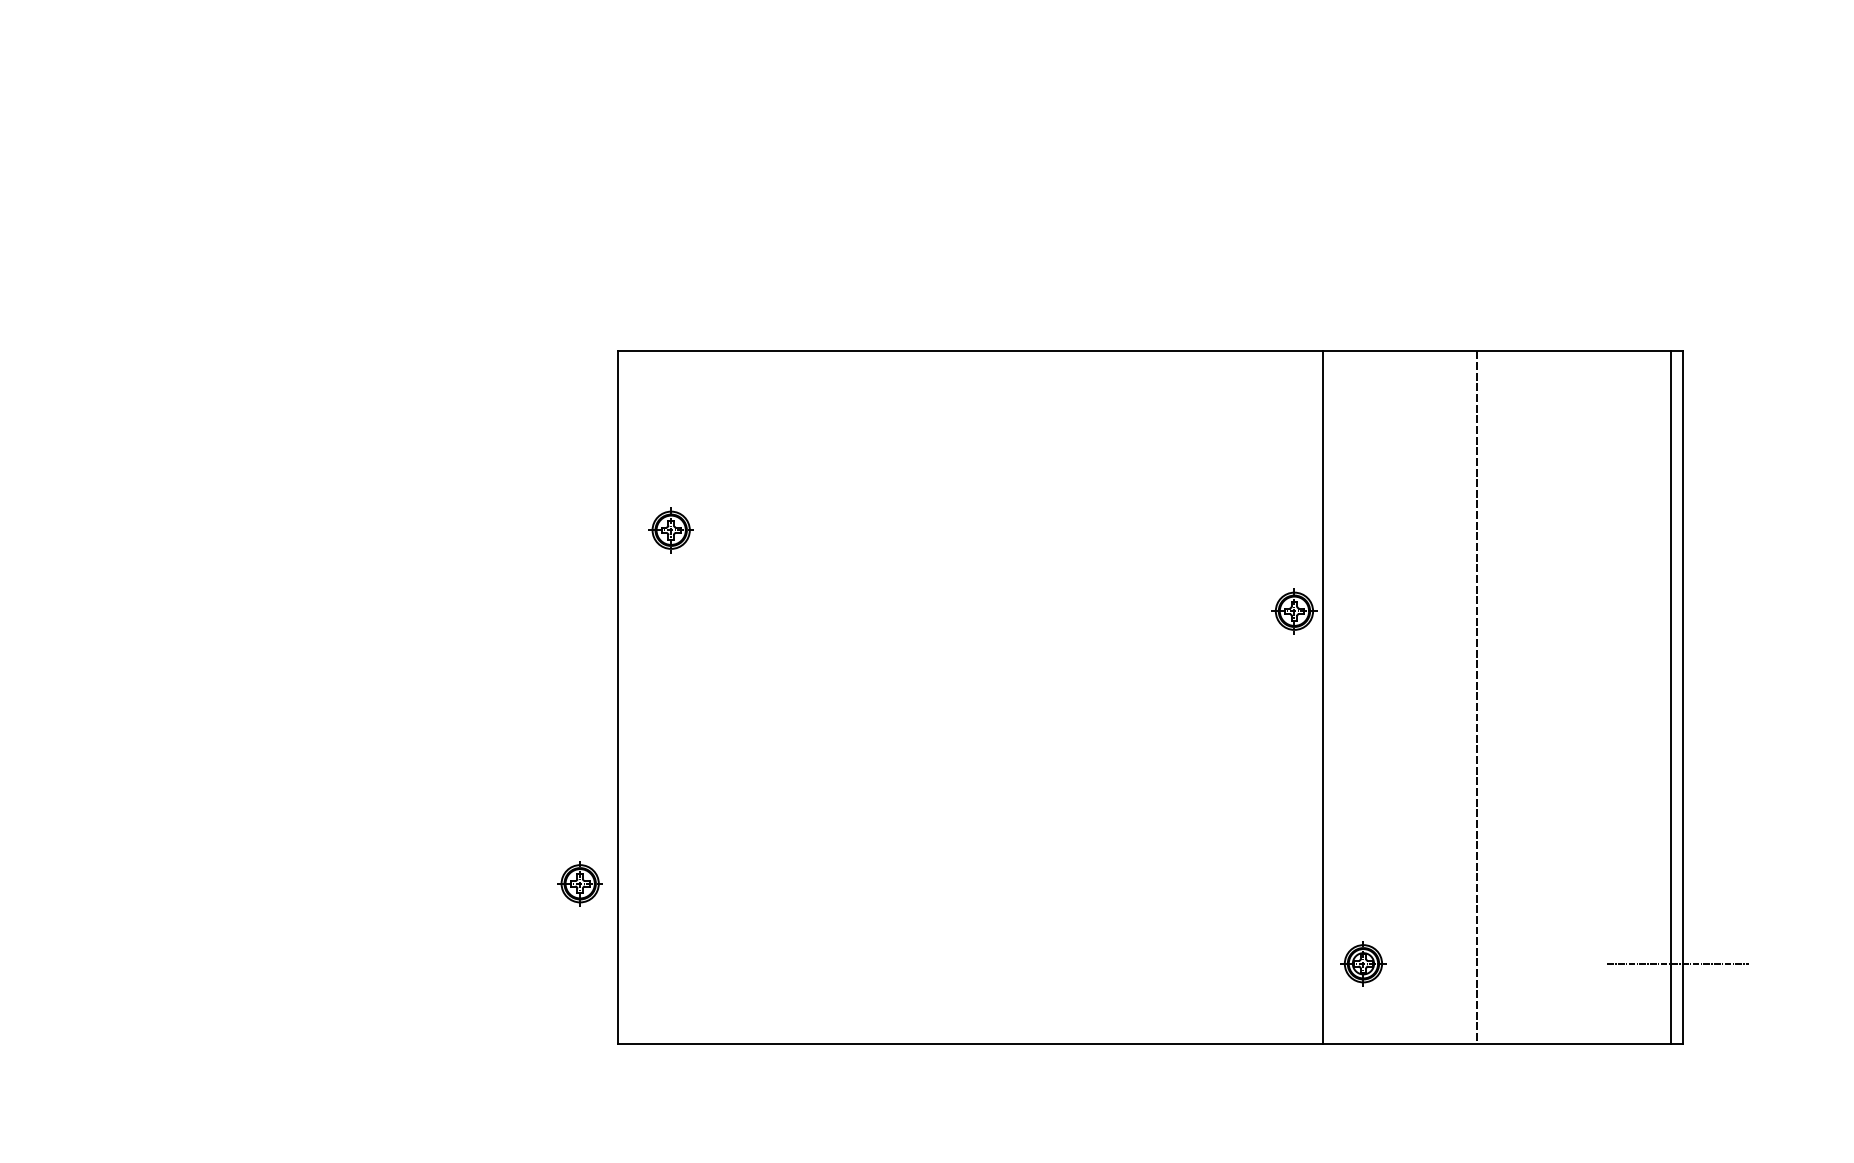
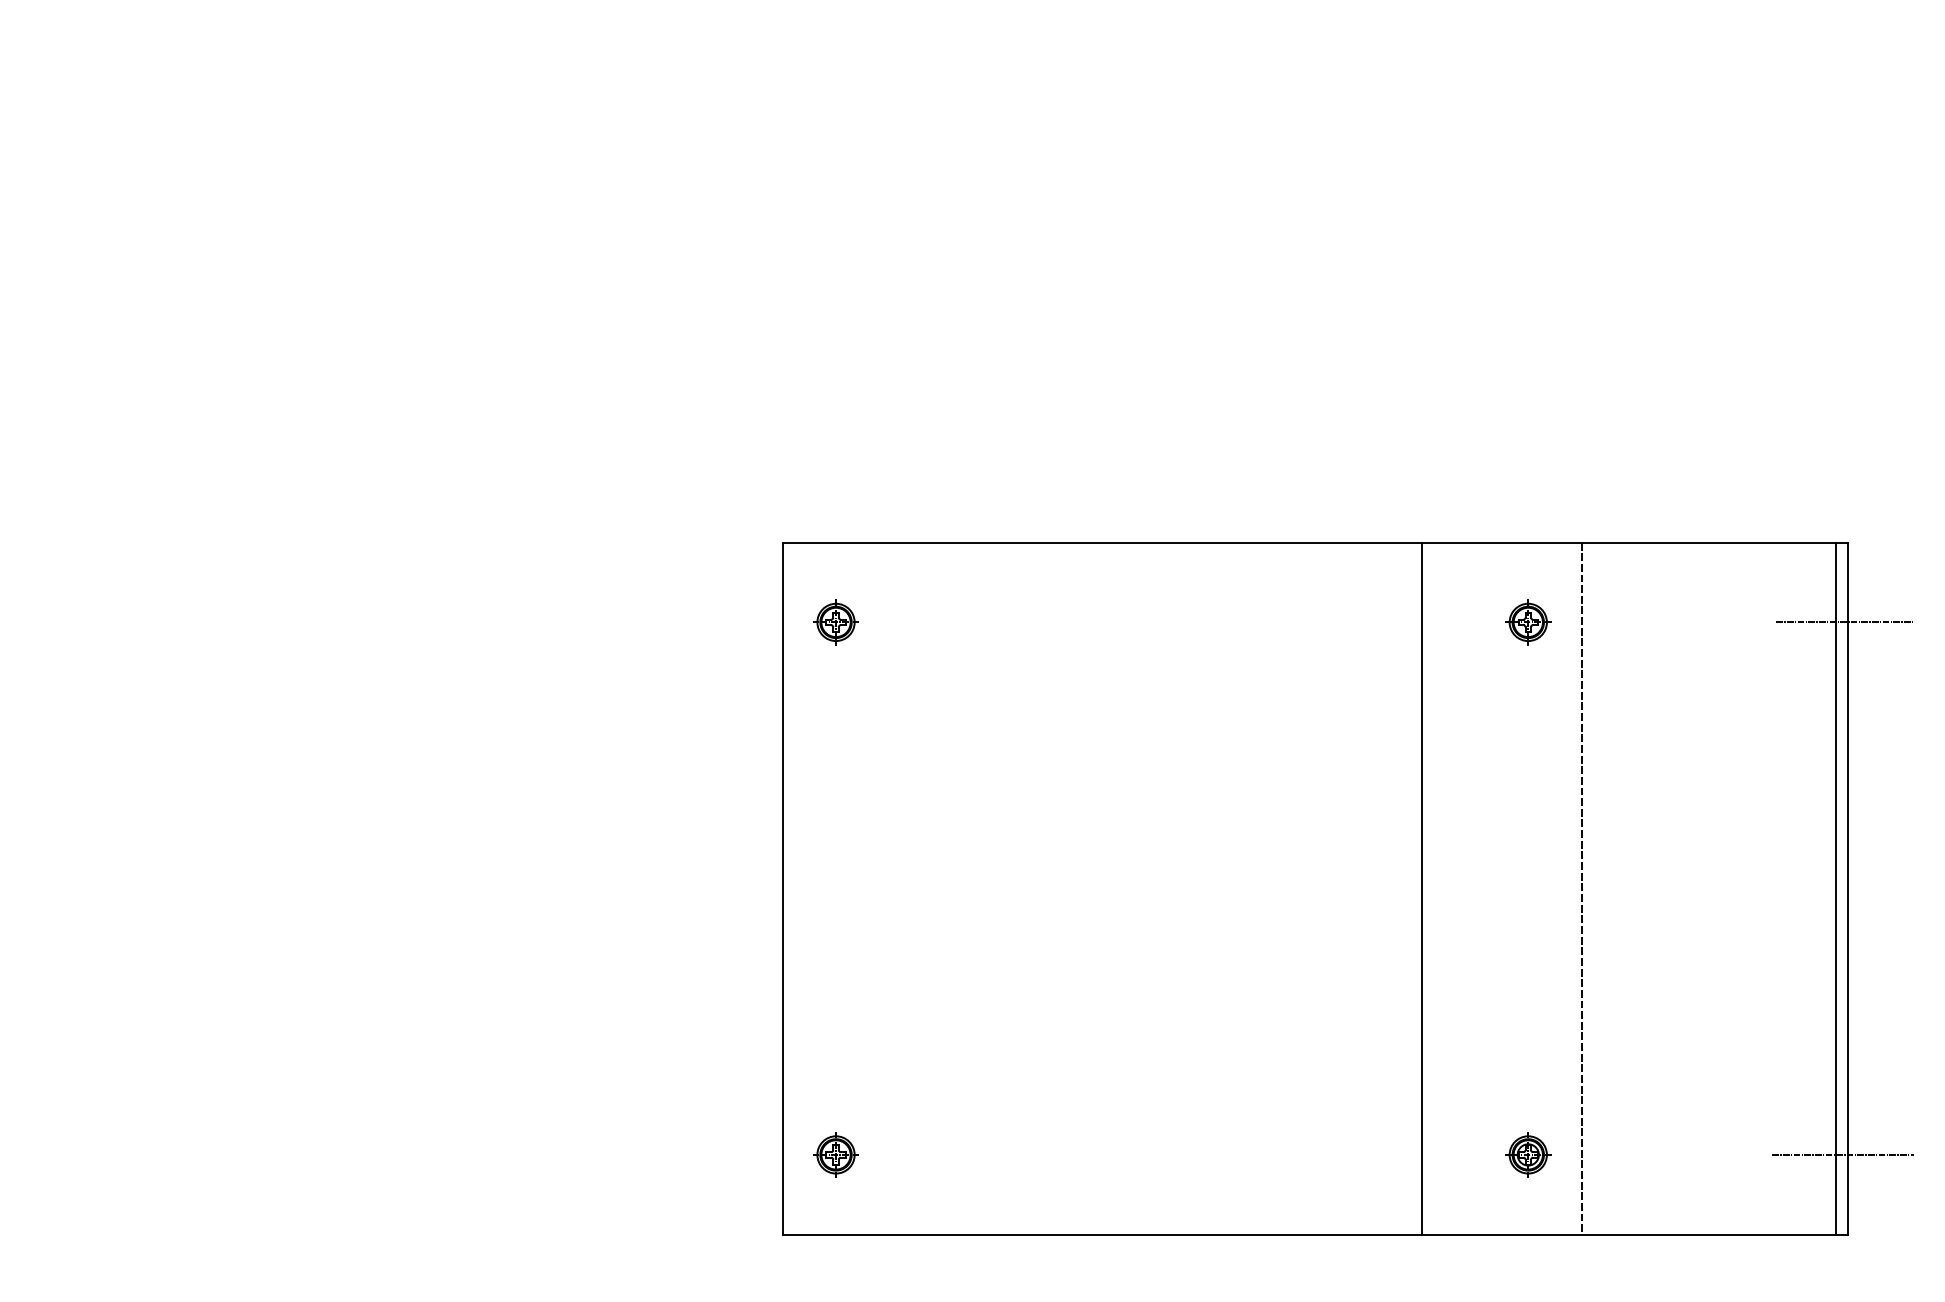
line: (1680, 431) -> (1845, 622), added
part: (670, 530) -> (835, 622), moved
part: (1294, 611) -> (1528, 622), moved
line: (1322, 697) -> (1421, 888), moved
line: (1476, 697) -> (1581, 888), moved
part: (579, 883) -> (835, 1154), moved

